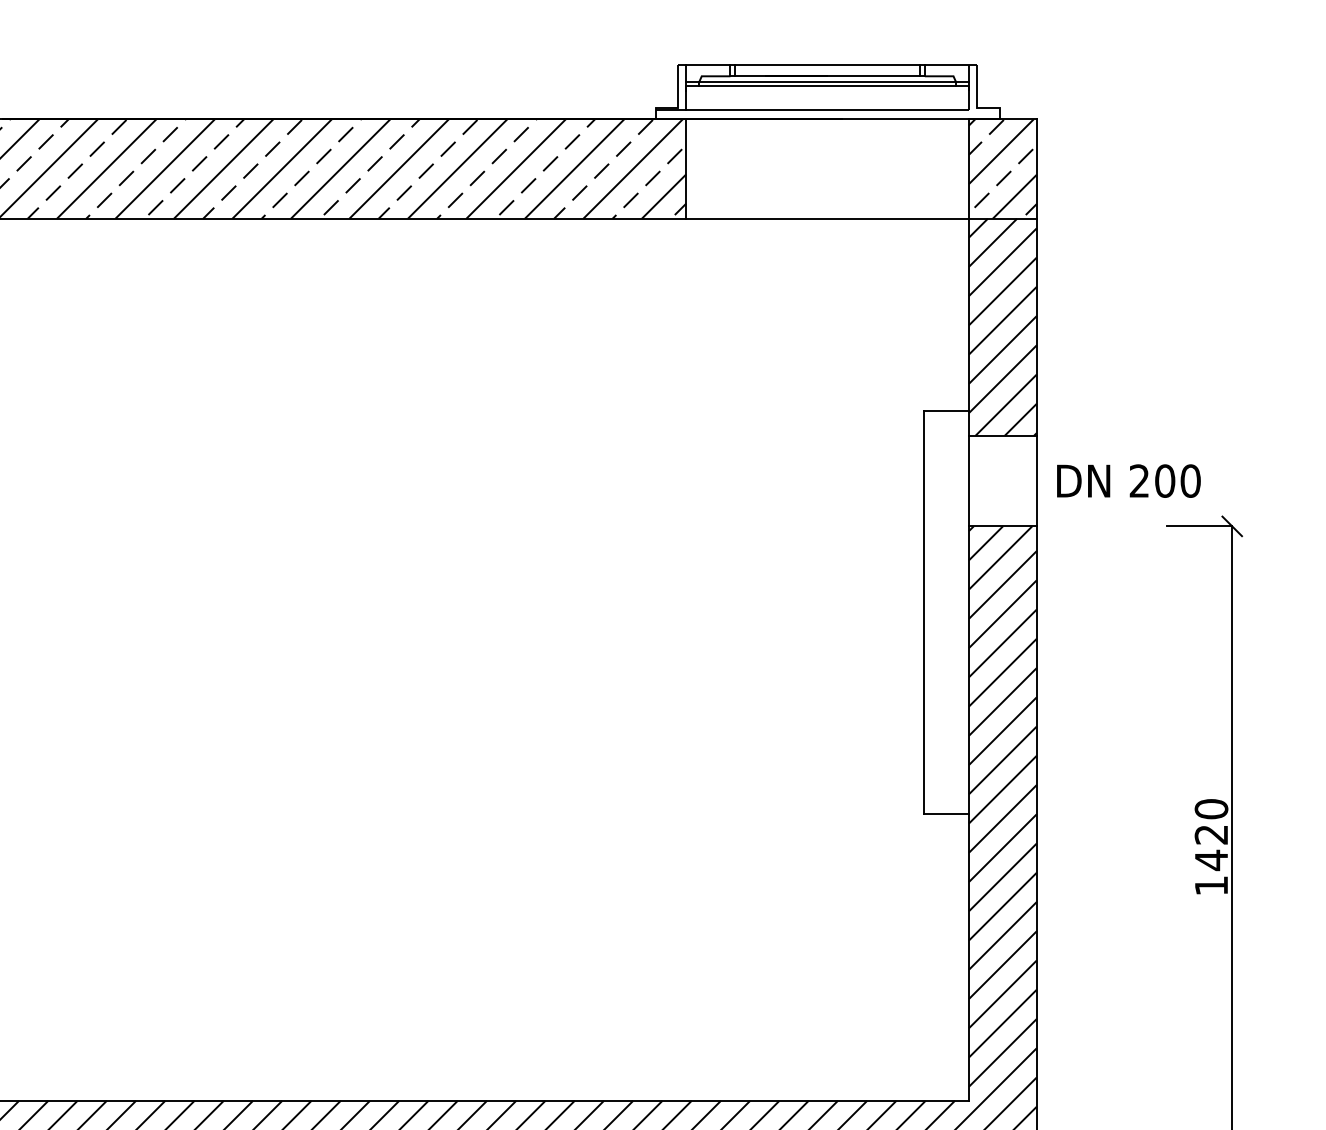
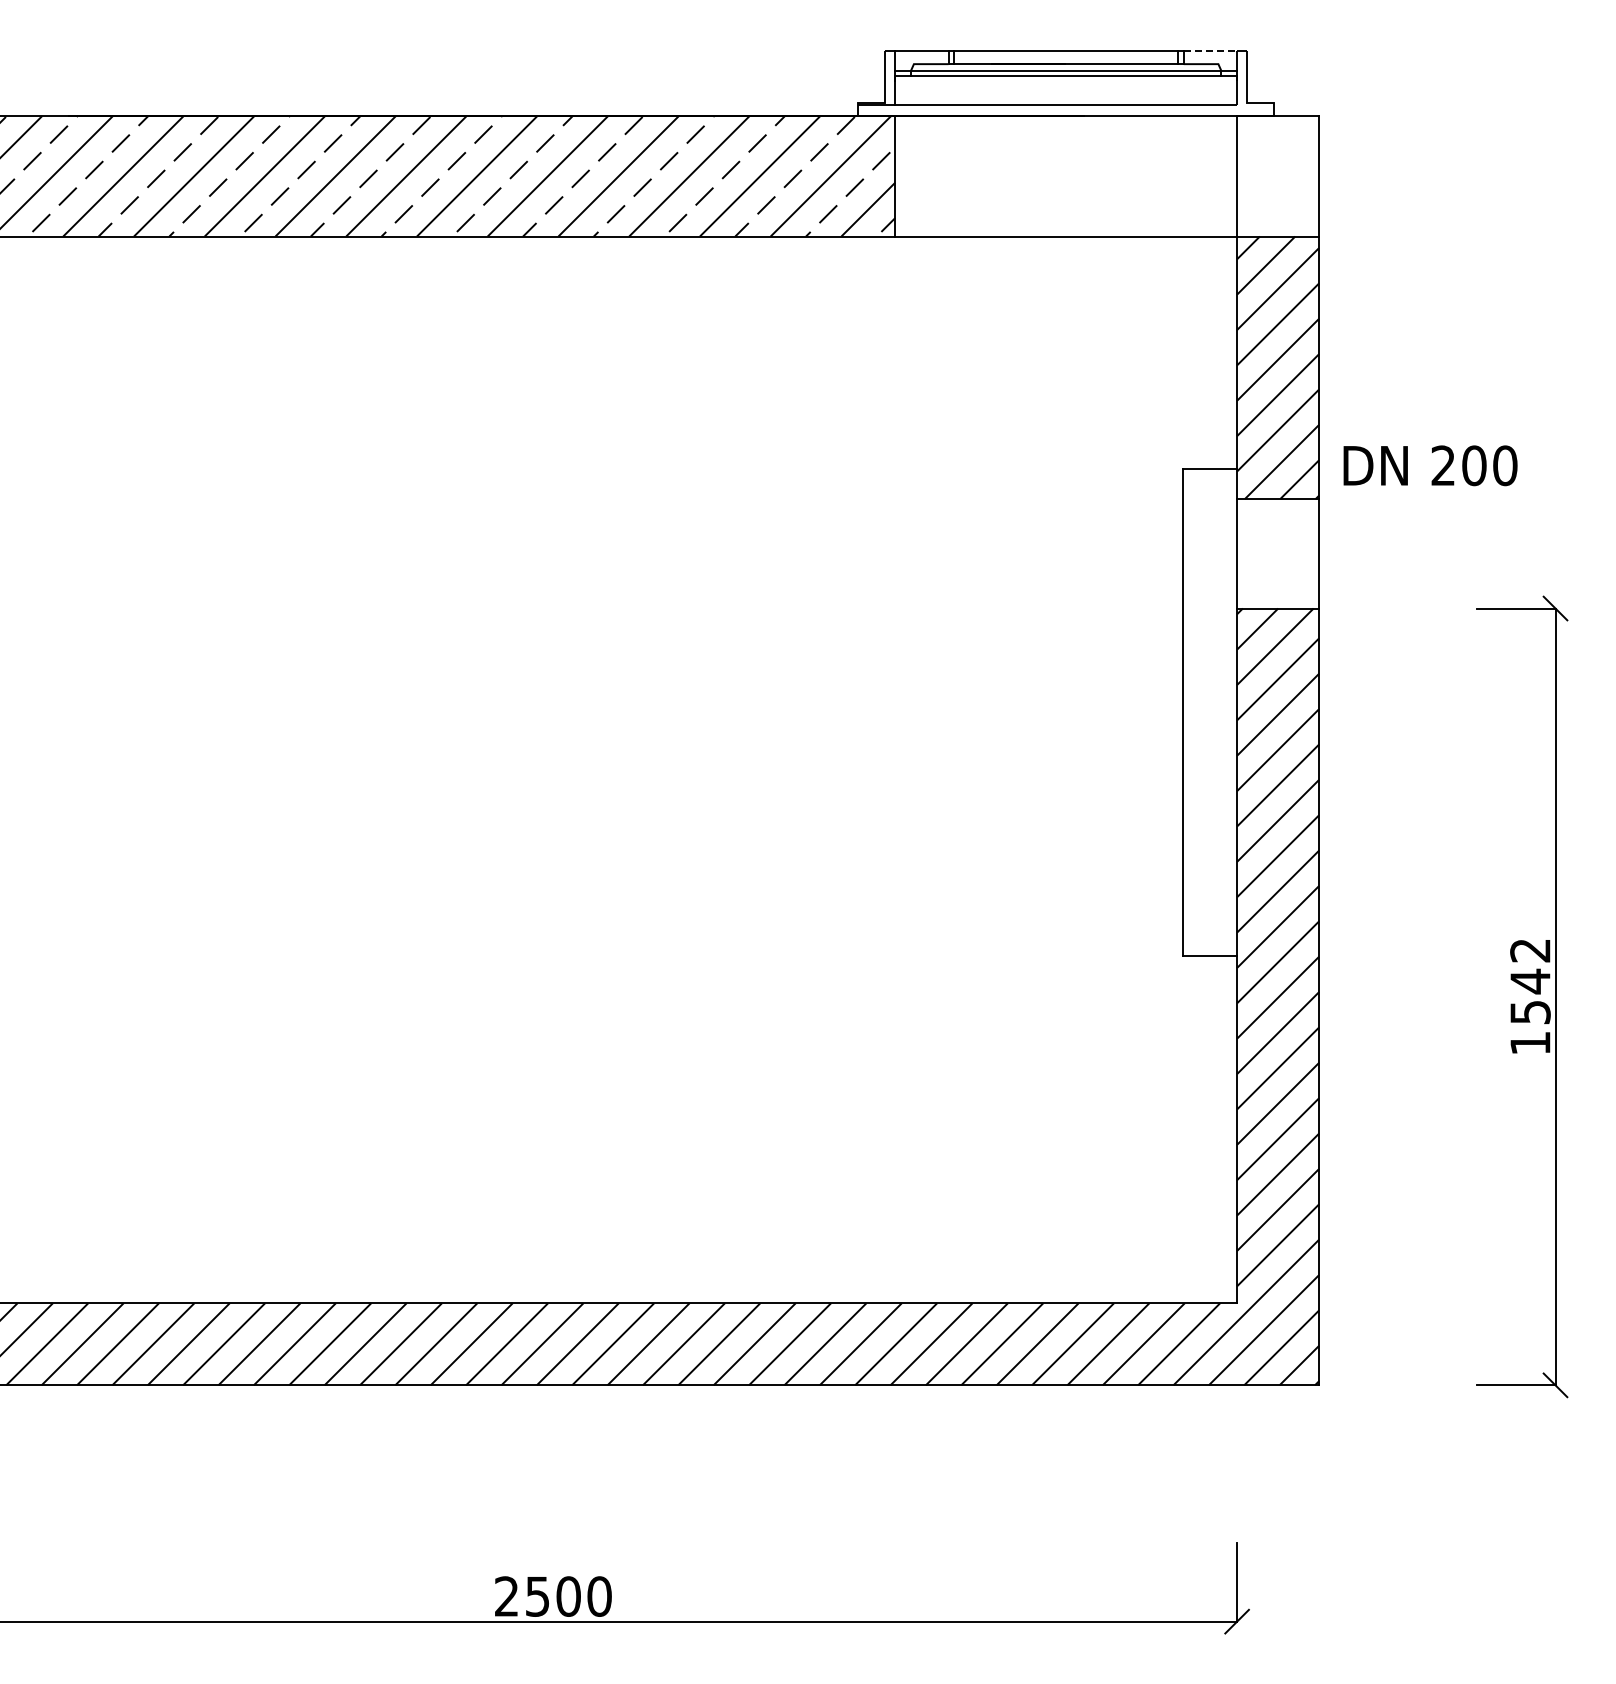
line: (946, 65) -> (1210, 50), solid -> dashed
hatch: (1003, 169) -> (1278, 176), removed
text: (1128, 480) -> (1430, 465), moved
text: (1211, 834) -> (1530, 981), 1420 -> 1542

